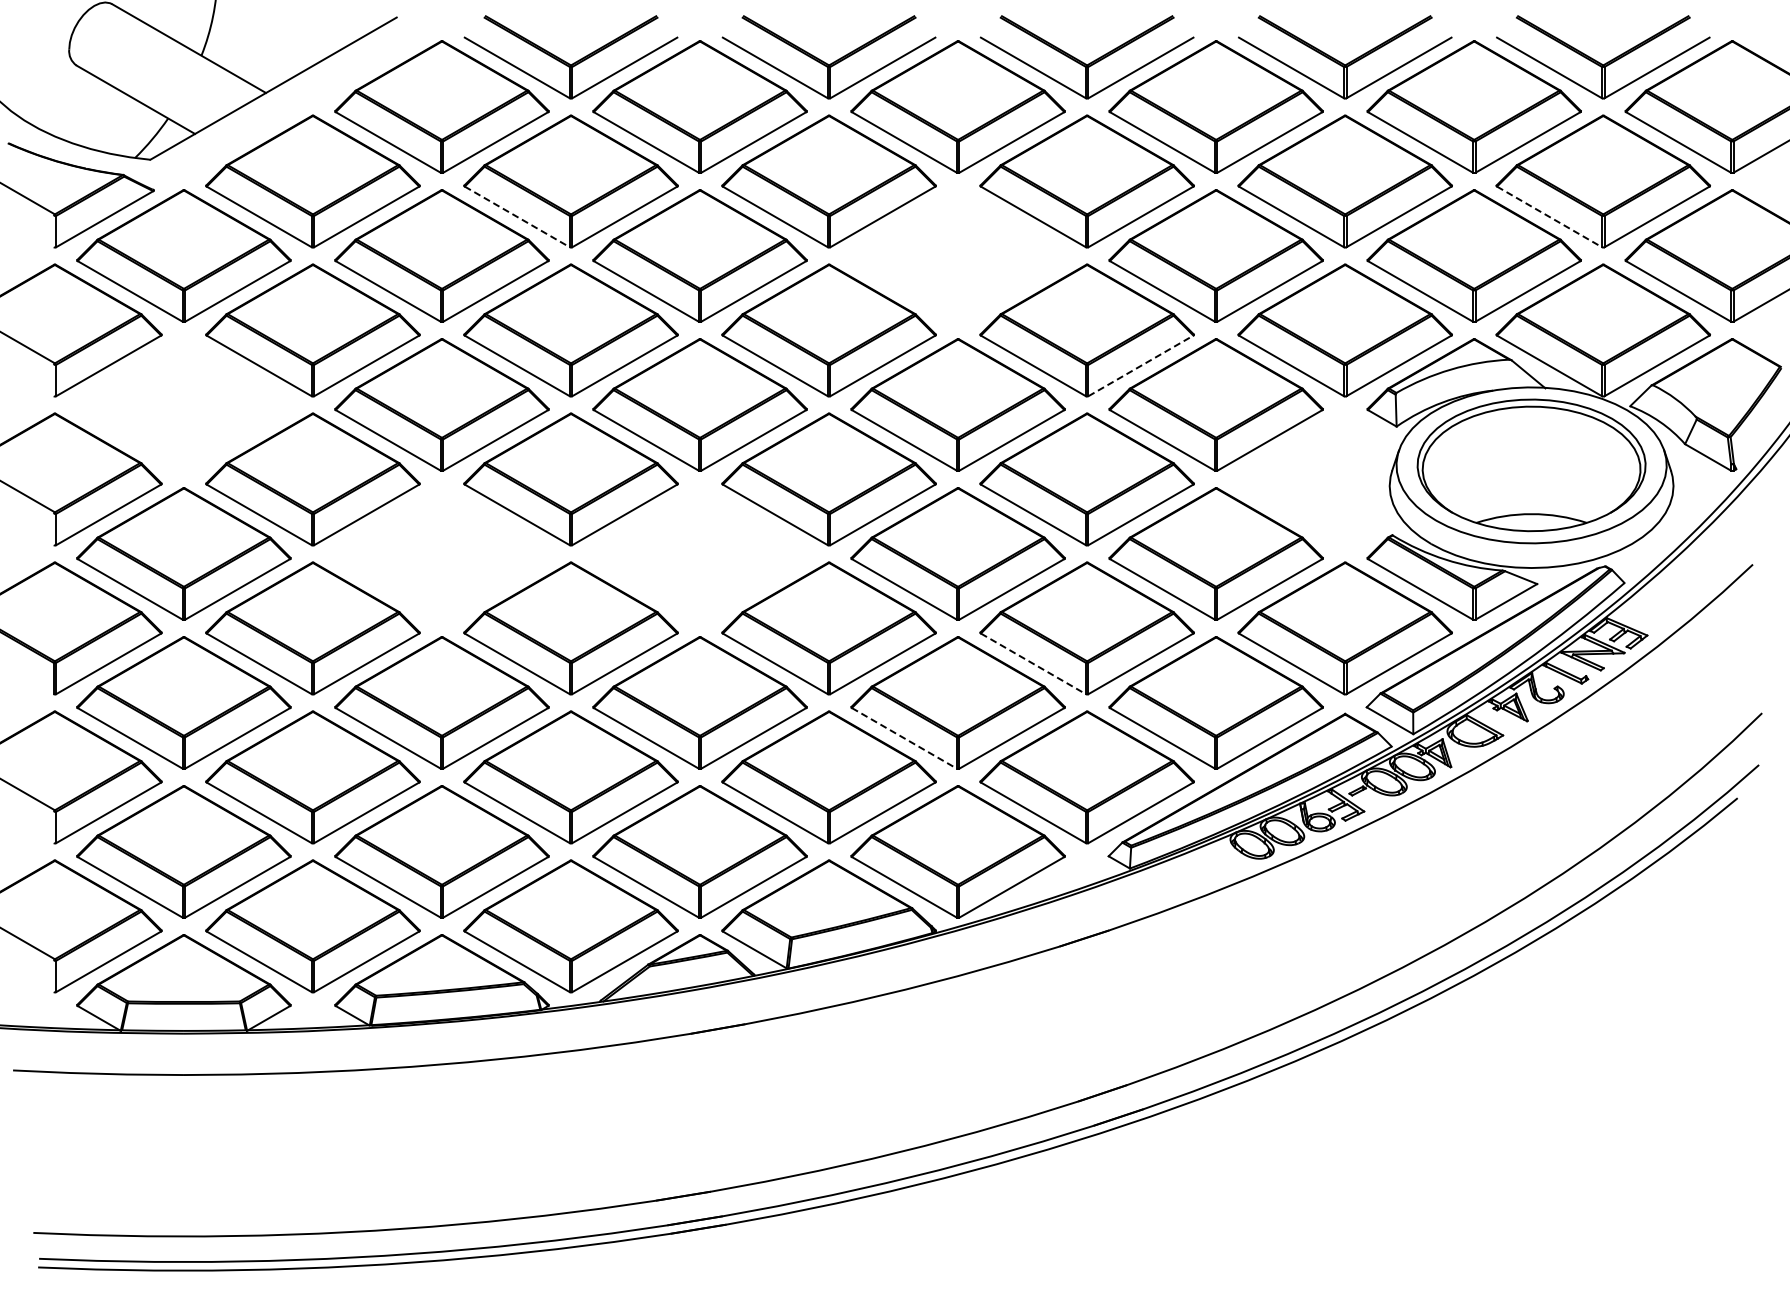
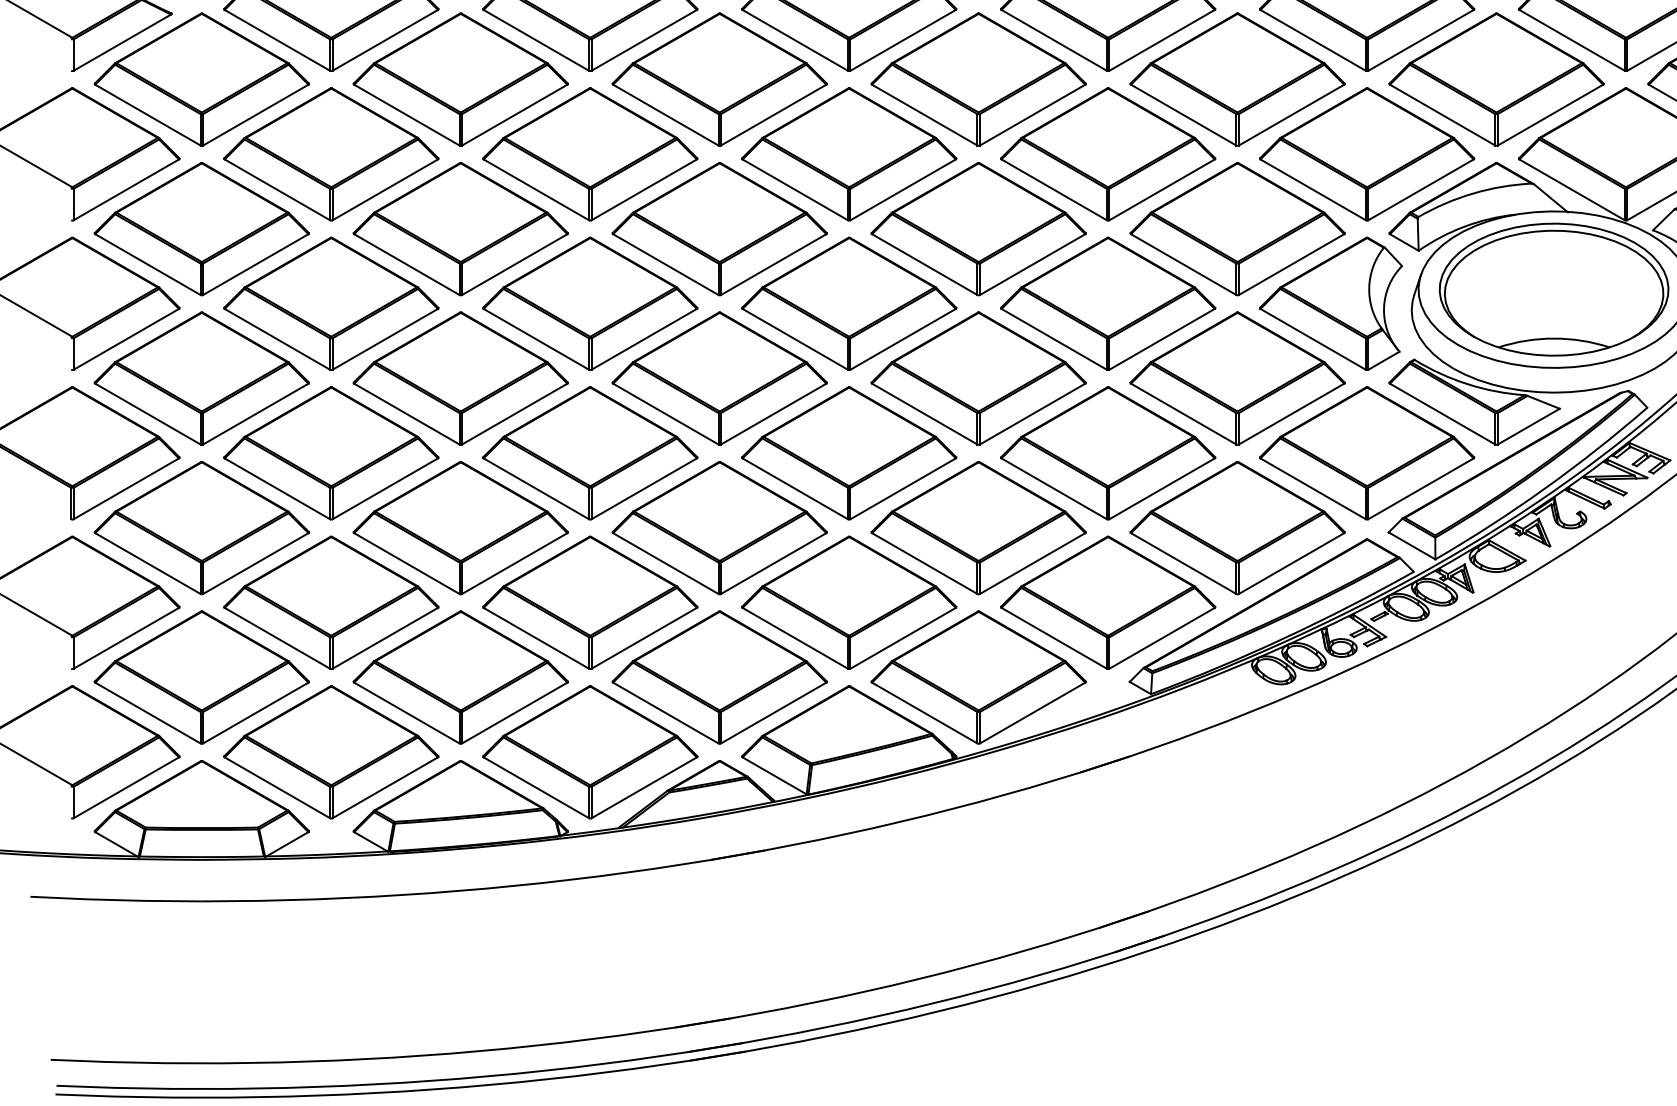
line: (517, 216) -> (536, 39), dashed -> solid
line: (1549, 216) -> (1572, 39), dashed -> solid
part: (957, 255) -> (978, 79), added
line: (1140, 365) -> (1161, 189), dashed -> solid
part: (183, 404) -> (201, 228), added
part: (1309, 479) -> (1331, 303), added
part: (441, 553) -> (460, 378), added
part: (699, 553) -> (719, 378), added
line: (1033, 663) -> (1054, 488), dashed -> solid
line: (904, 738) -> (924, 563), dashed -> solid

